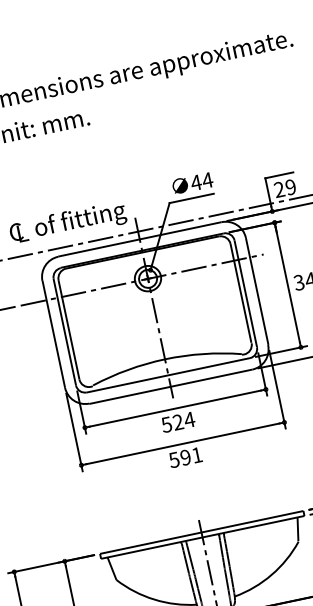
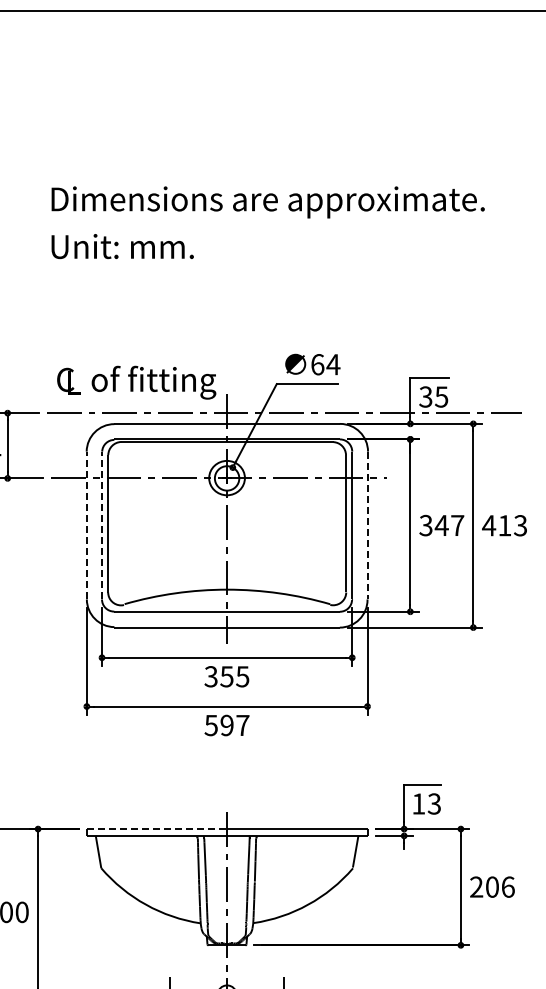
text: (196, 182) -> (317, 364), 44 -> 64
text: (284, 188) -> (433, 396), 29 -> 35
line: (257, 291) -> (368, 525), solid -> dashed
line: (65, 331) -> (102, 525), solid -> dashed
line: (53, 334) -> (86, 525), solid -> dashed
text: (178, 422) -> (227, 676), 524 -> 355
text: (196, 455) -> (242, 725), 591 -> 597
line: (151, 543) -> (157, 829), solid -> dashed

